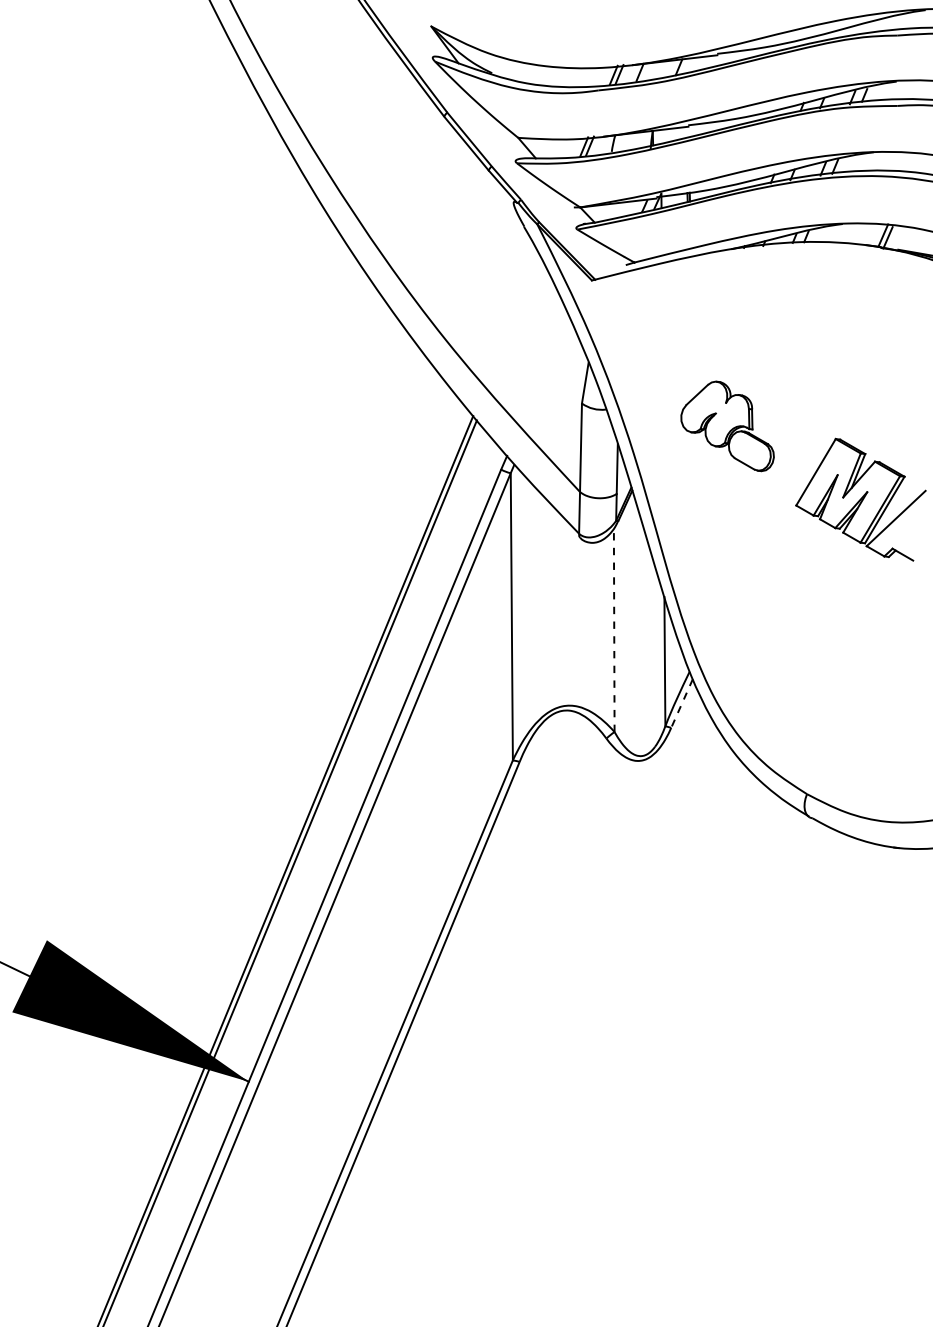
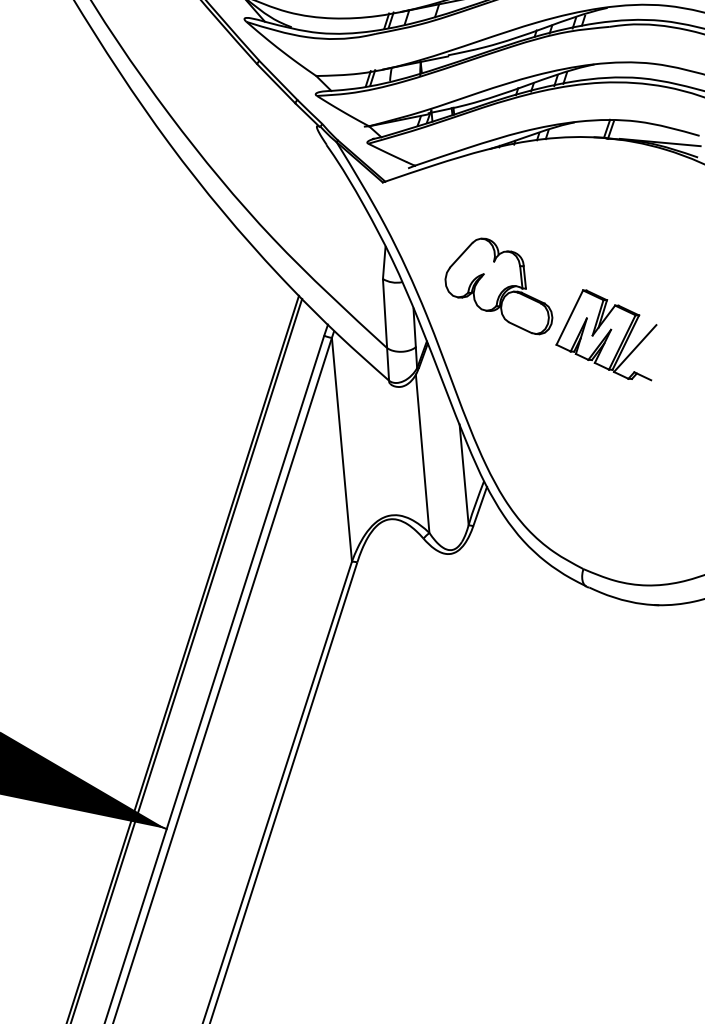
part: (727, 426) -> (497, 287), size x1.43
line: (614, 630) -> (422, 453), dashed -> solid
line: (682, 703) -> (480, 506), dashed -> solid

